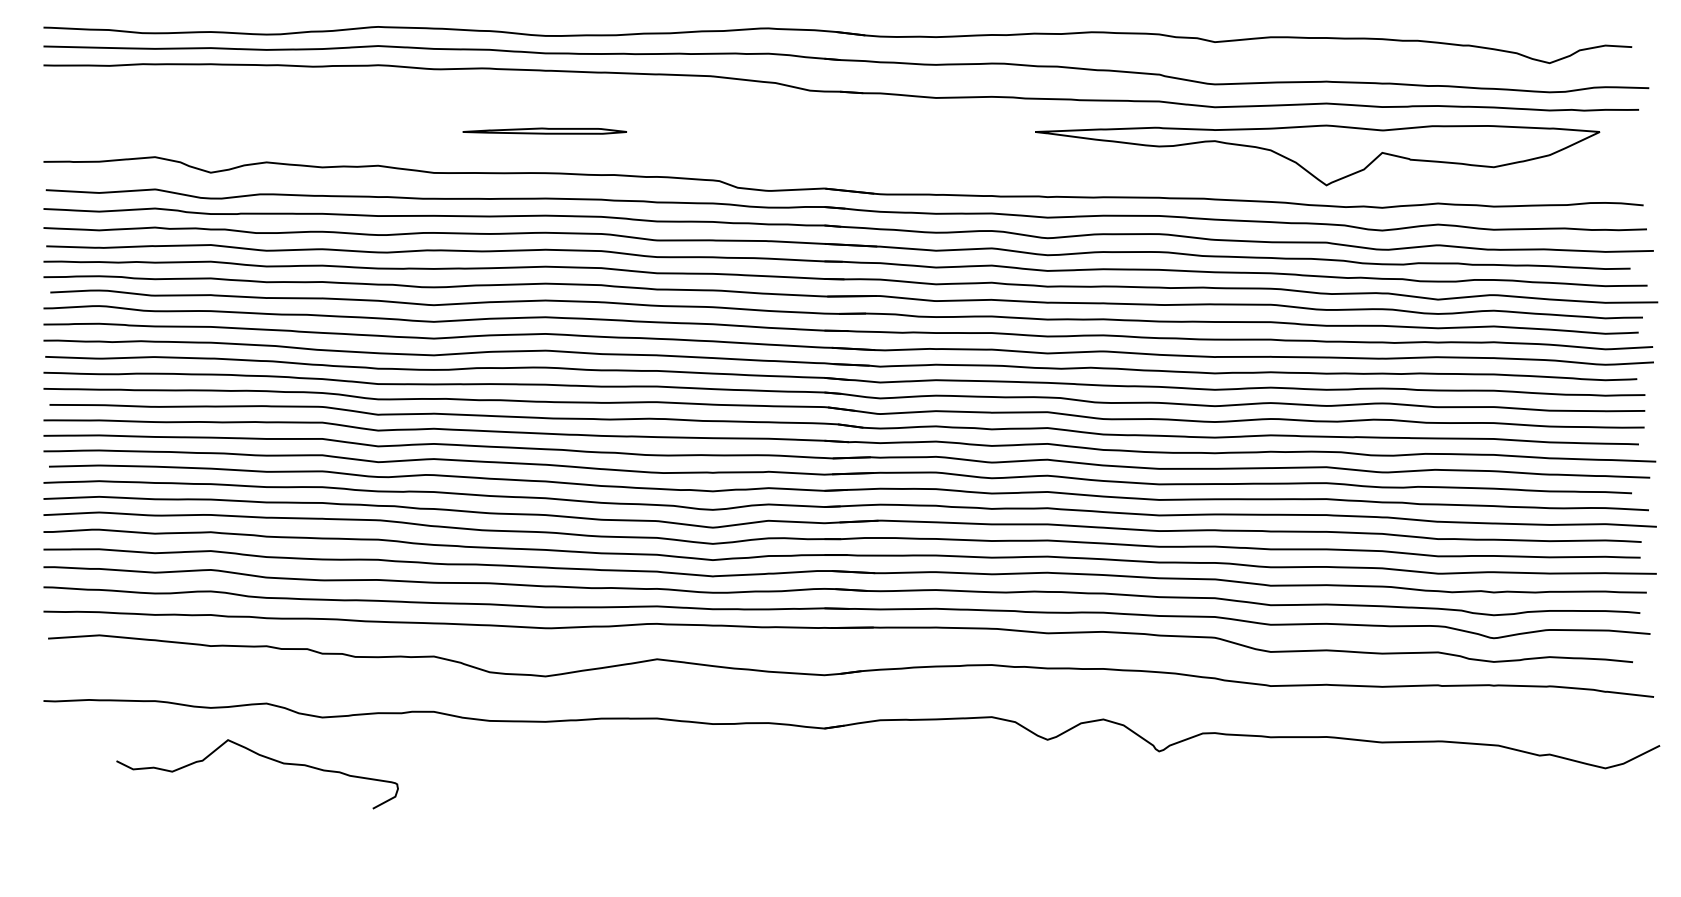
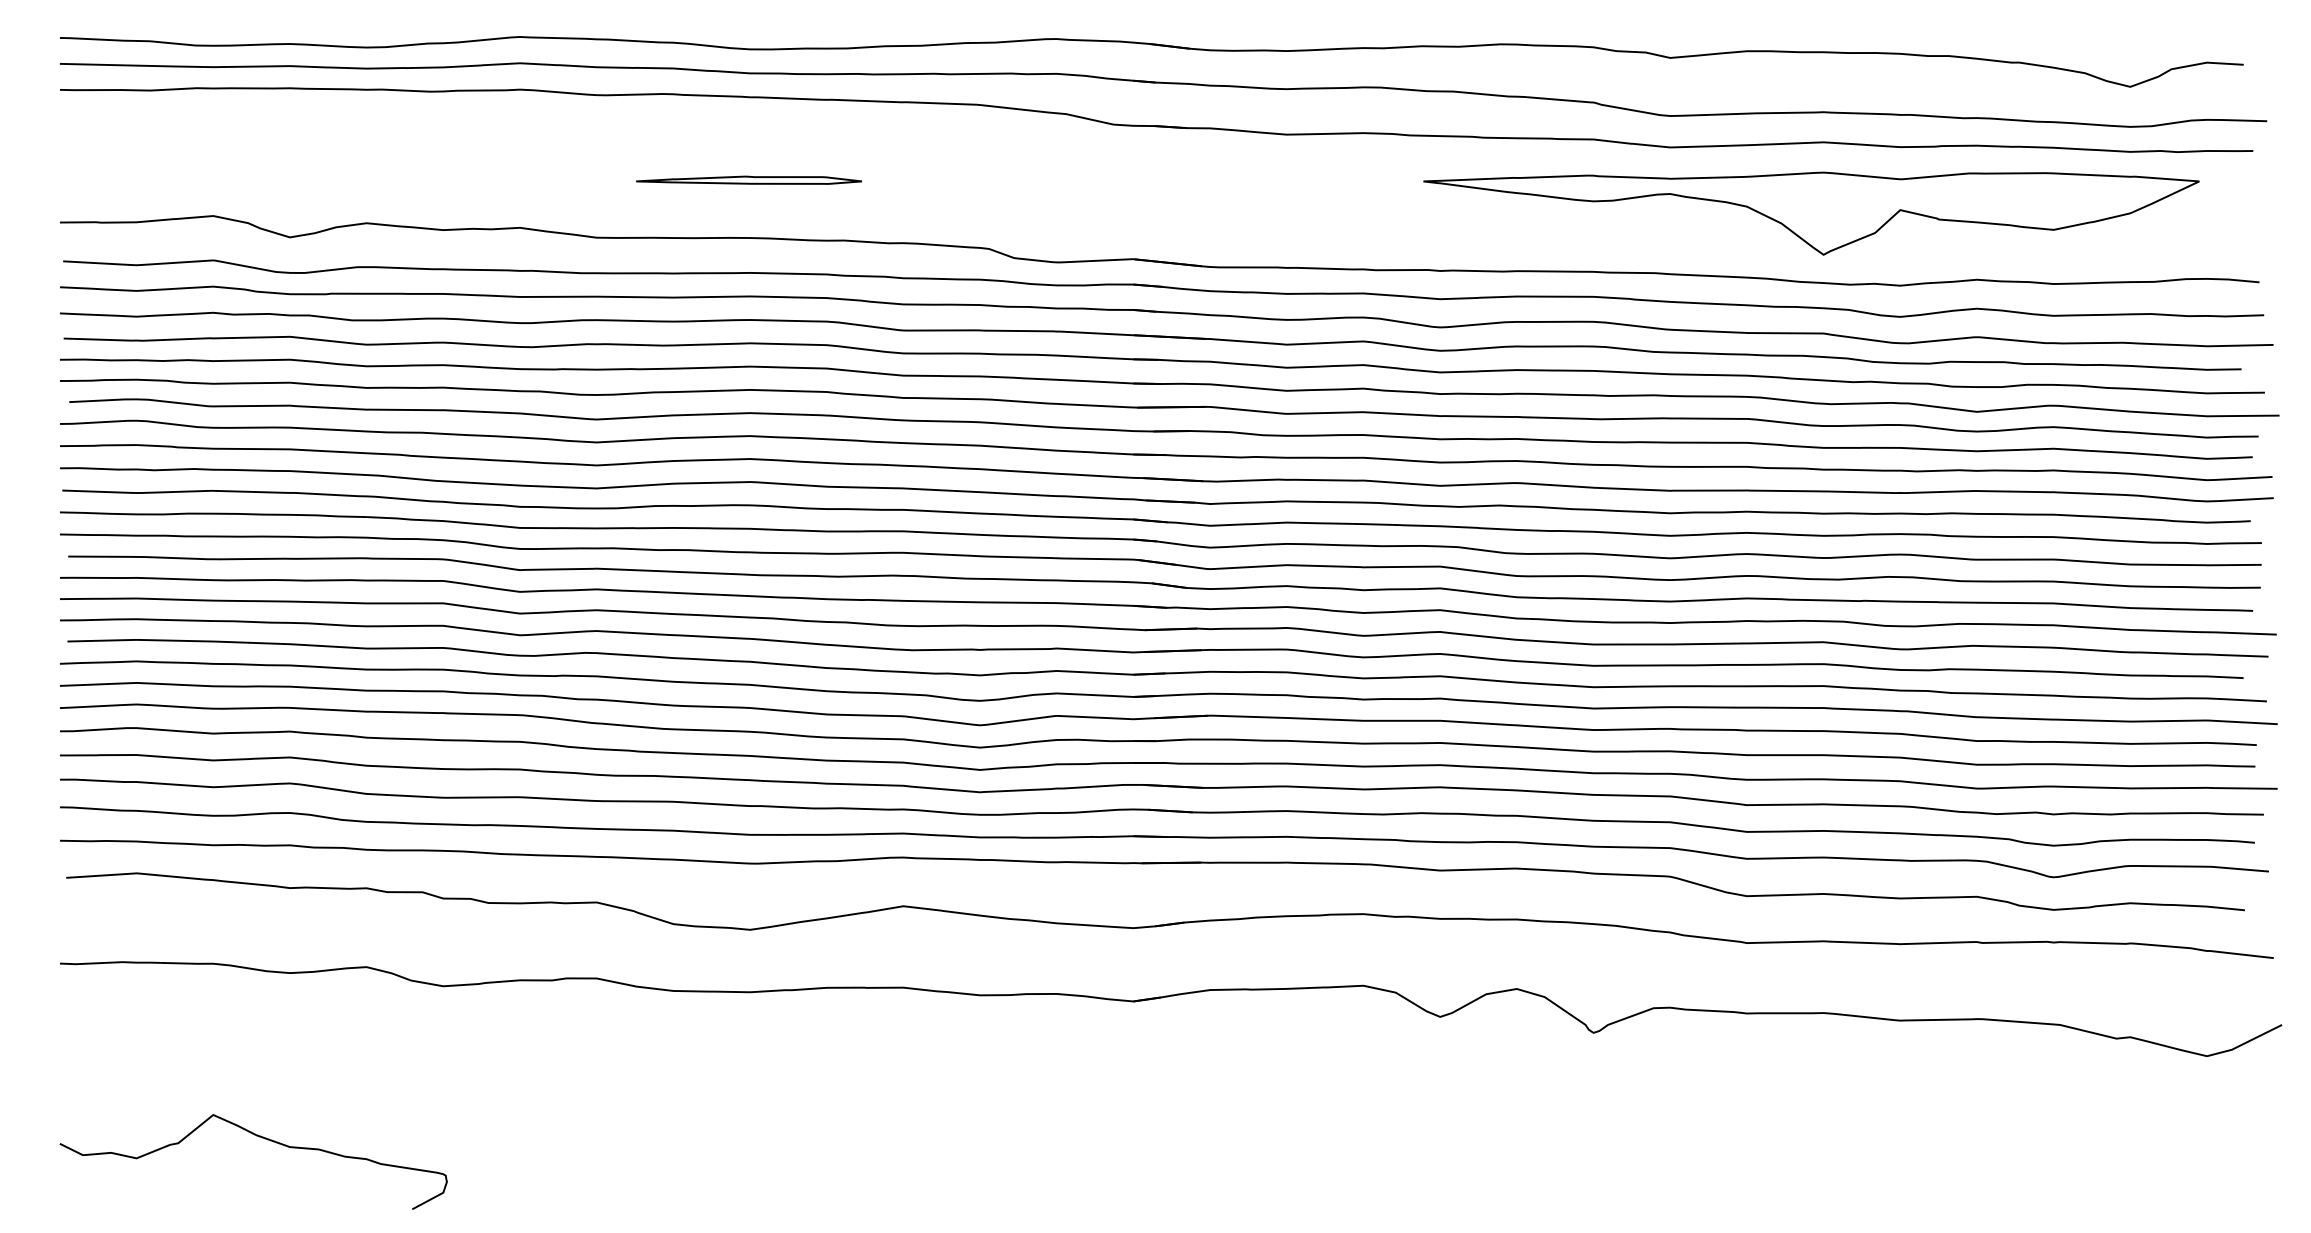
curve: (263, 757) -> (262, 1138), moved

